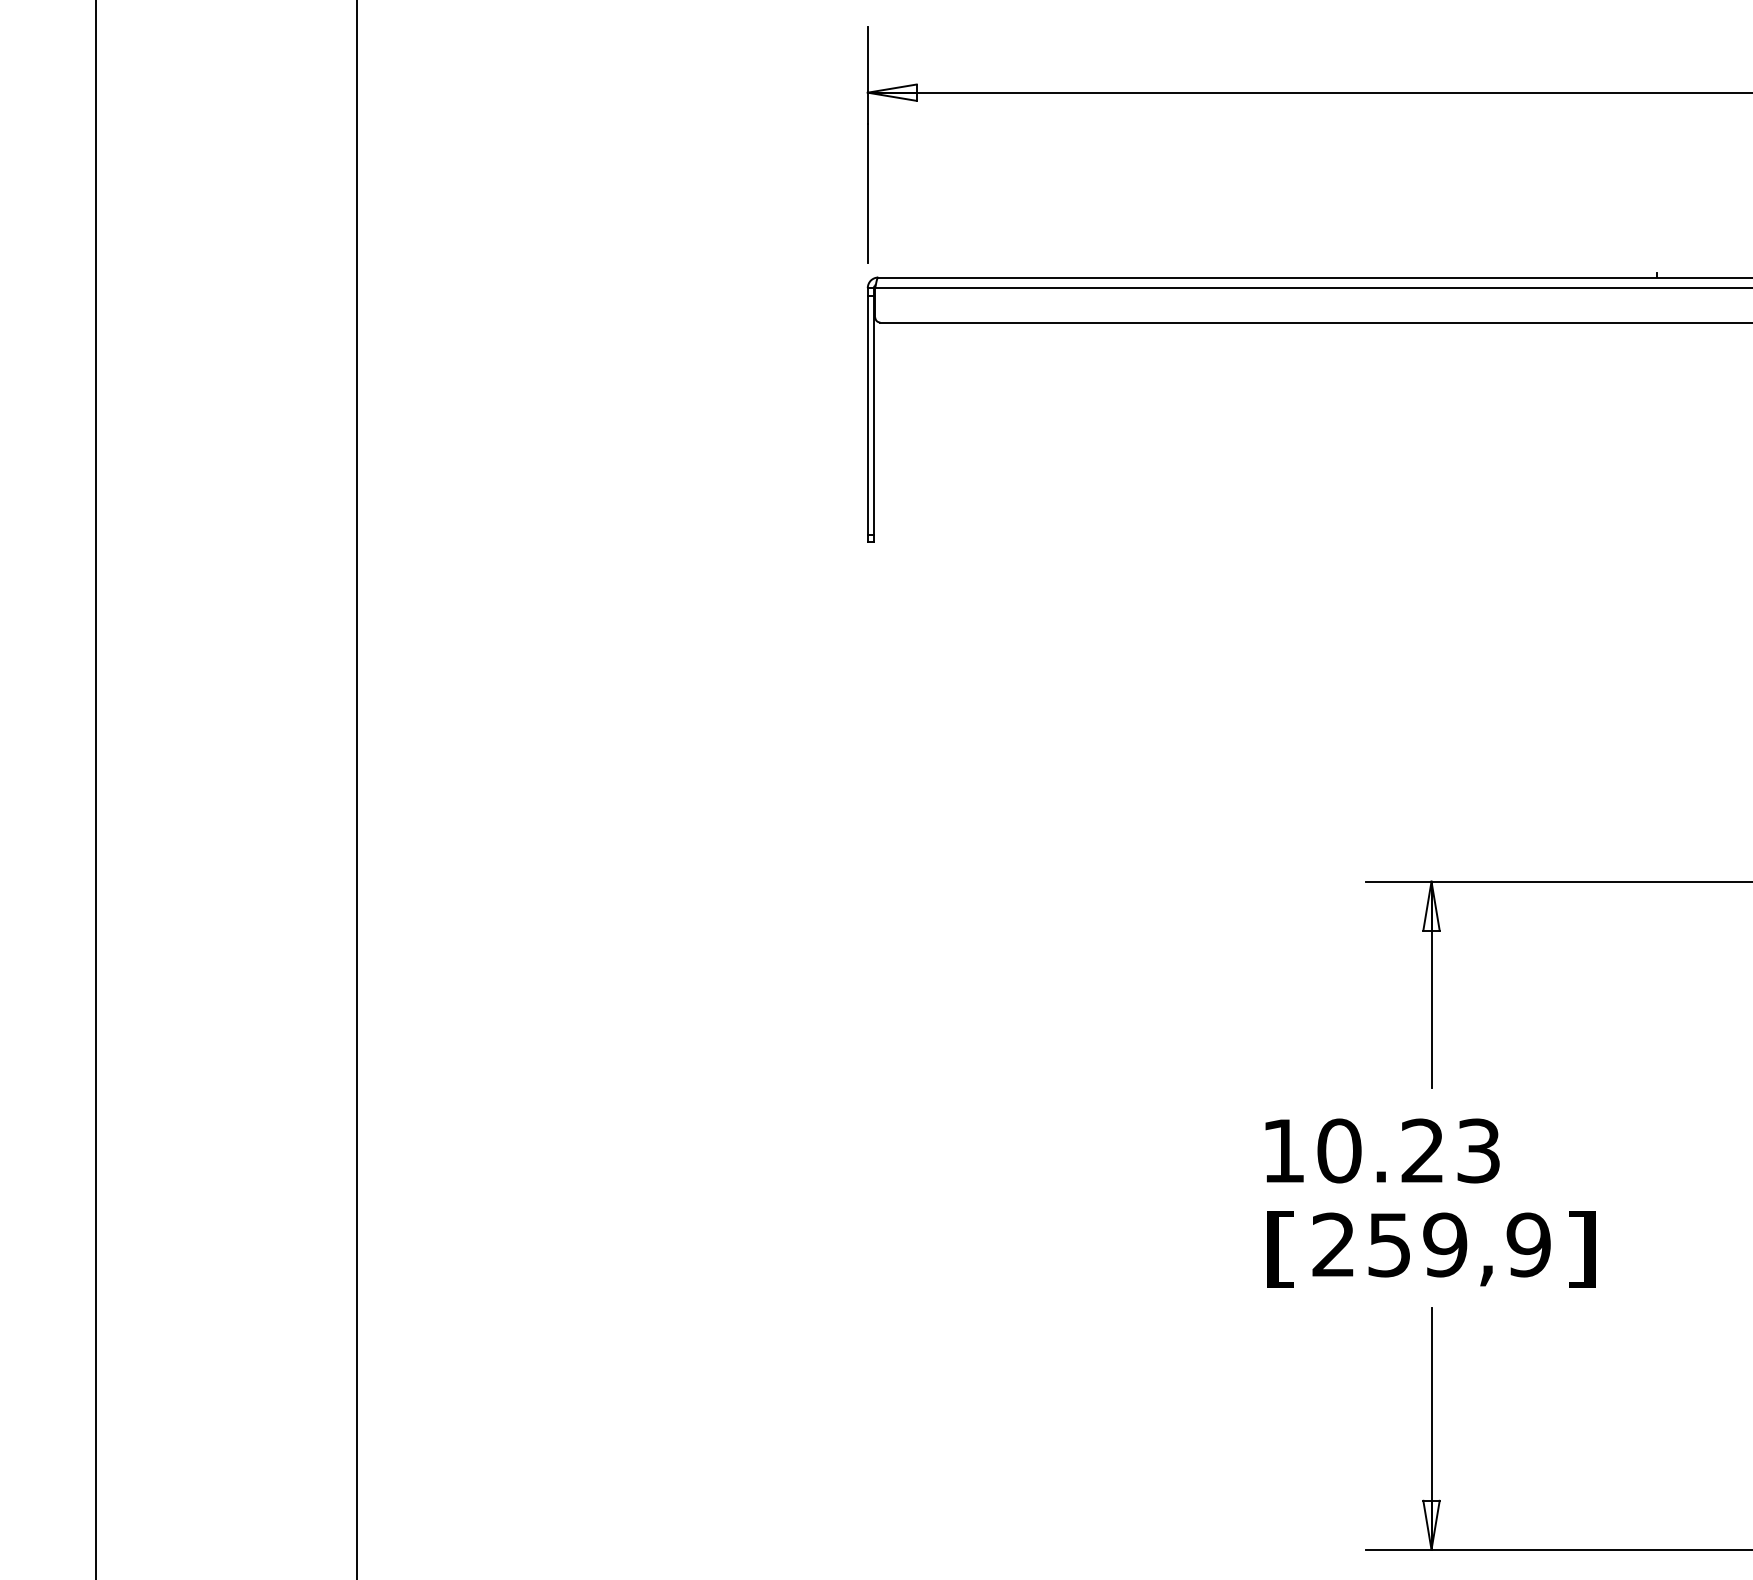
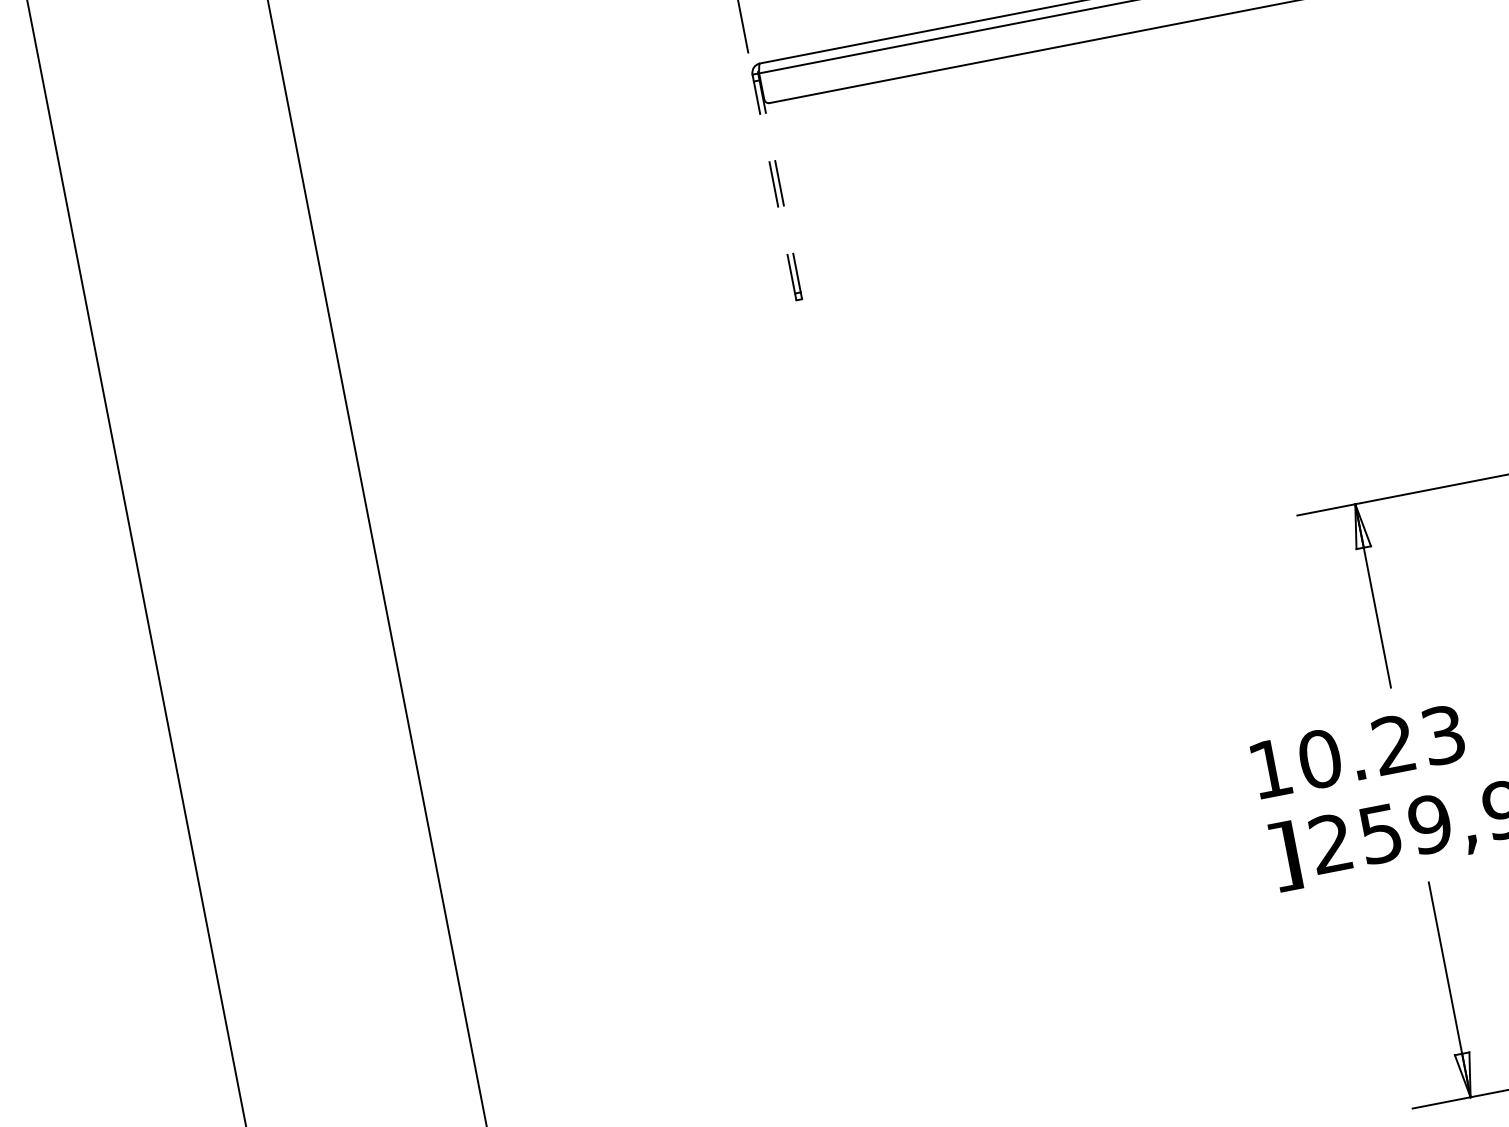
line: (867, 414) -> (774, 186), solid -> dashed
line: (874, 414) -> (780, 185), solid -> dashed
text: (1280, 1249) -> (1284, 856), [ -> ]

